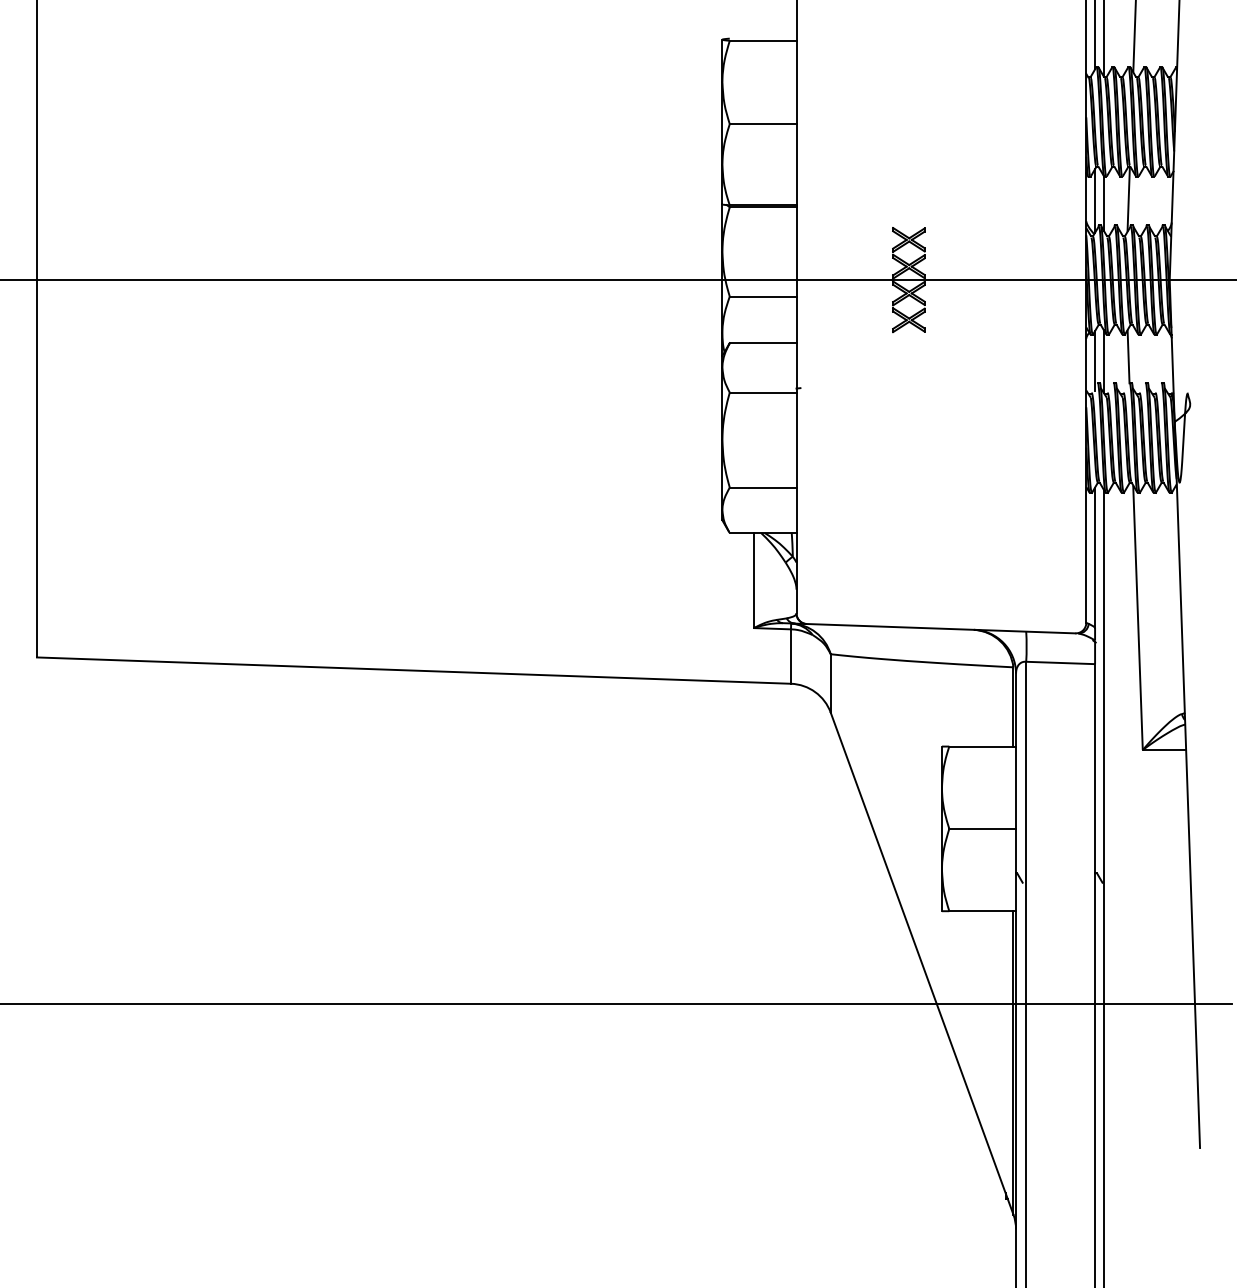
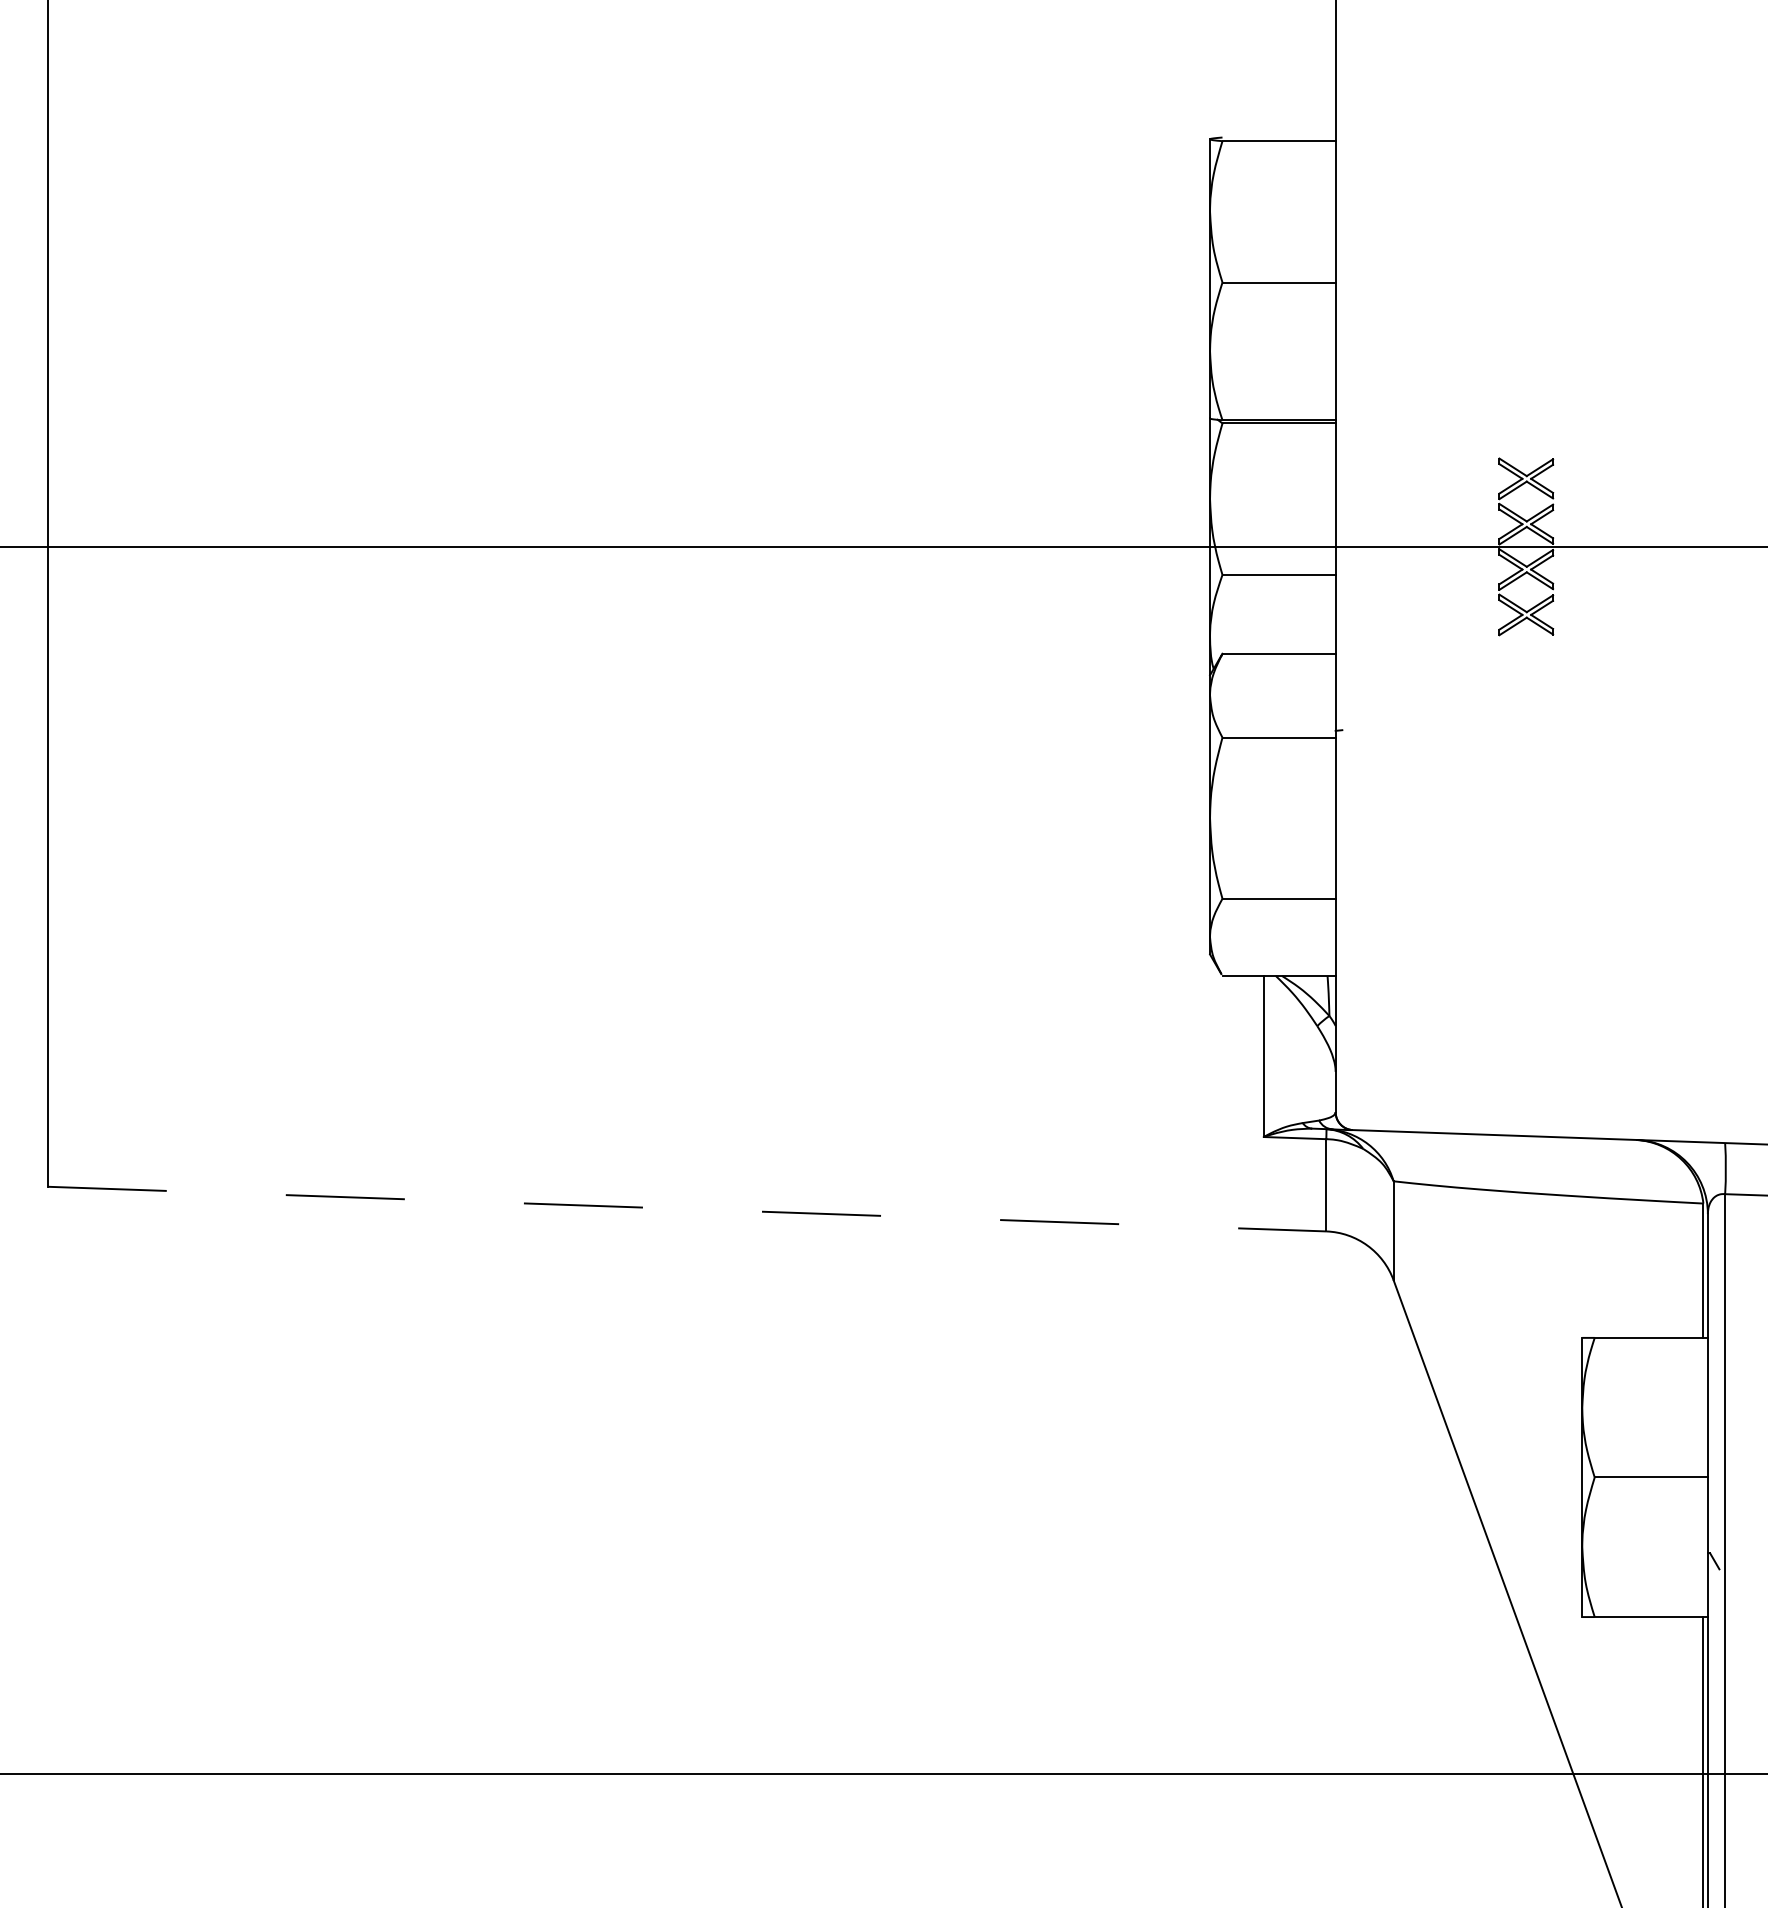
line: (414, 670) -> (687, 1208), solid -> dashed

